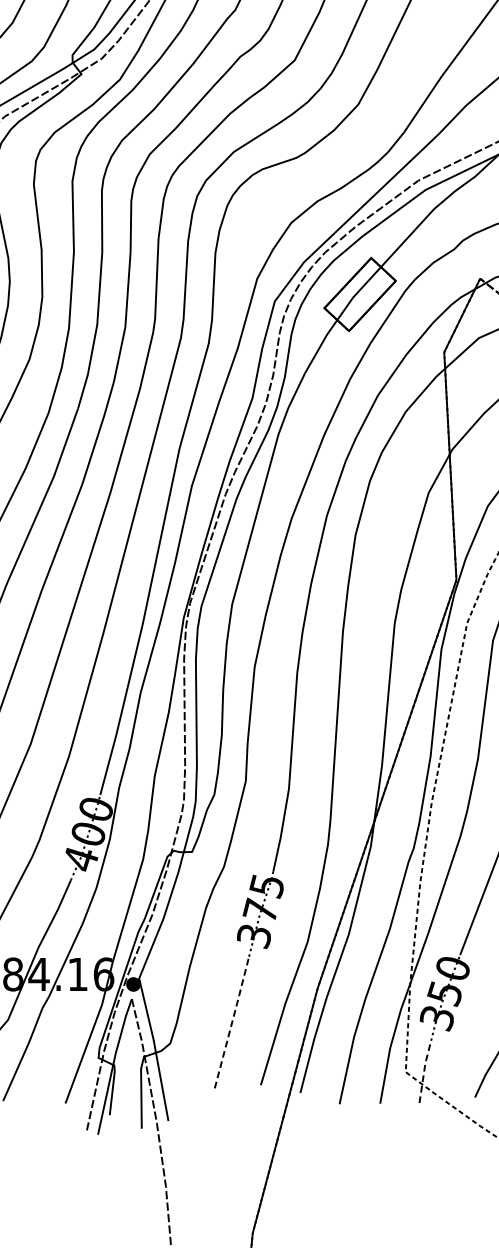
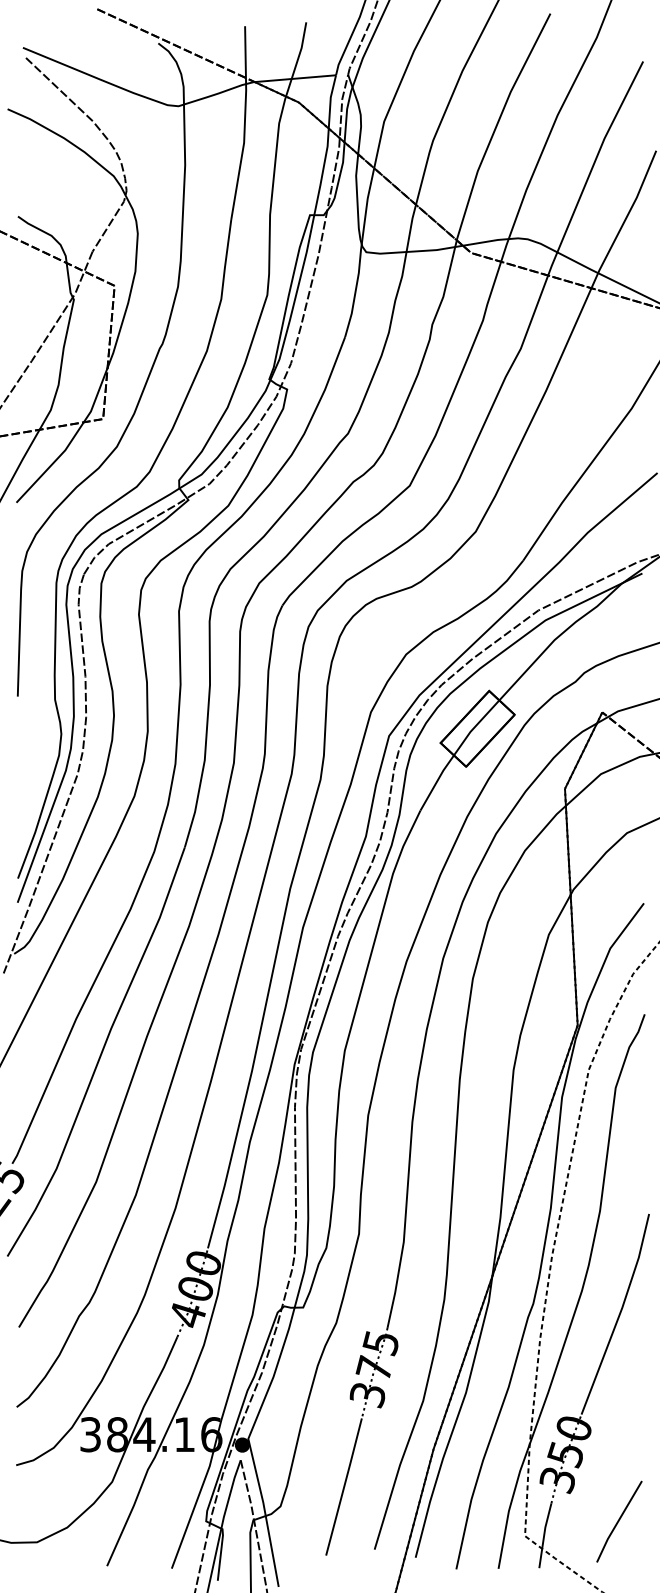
line: (231, 1024) -> (344, 1486), dashed -> solid
line: (424, 1071) -> (544, 1535), dashed -> solid

